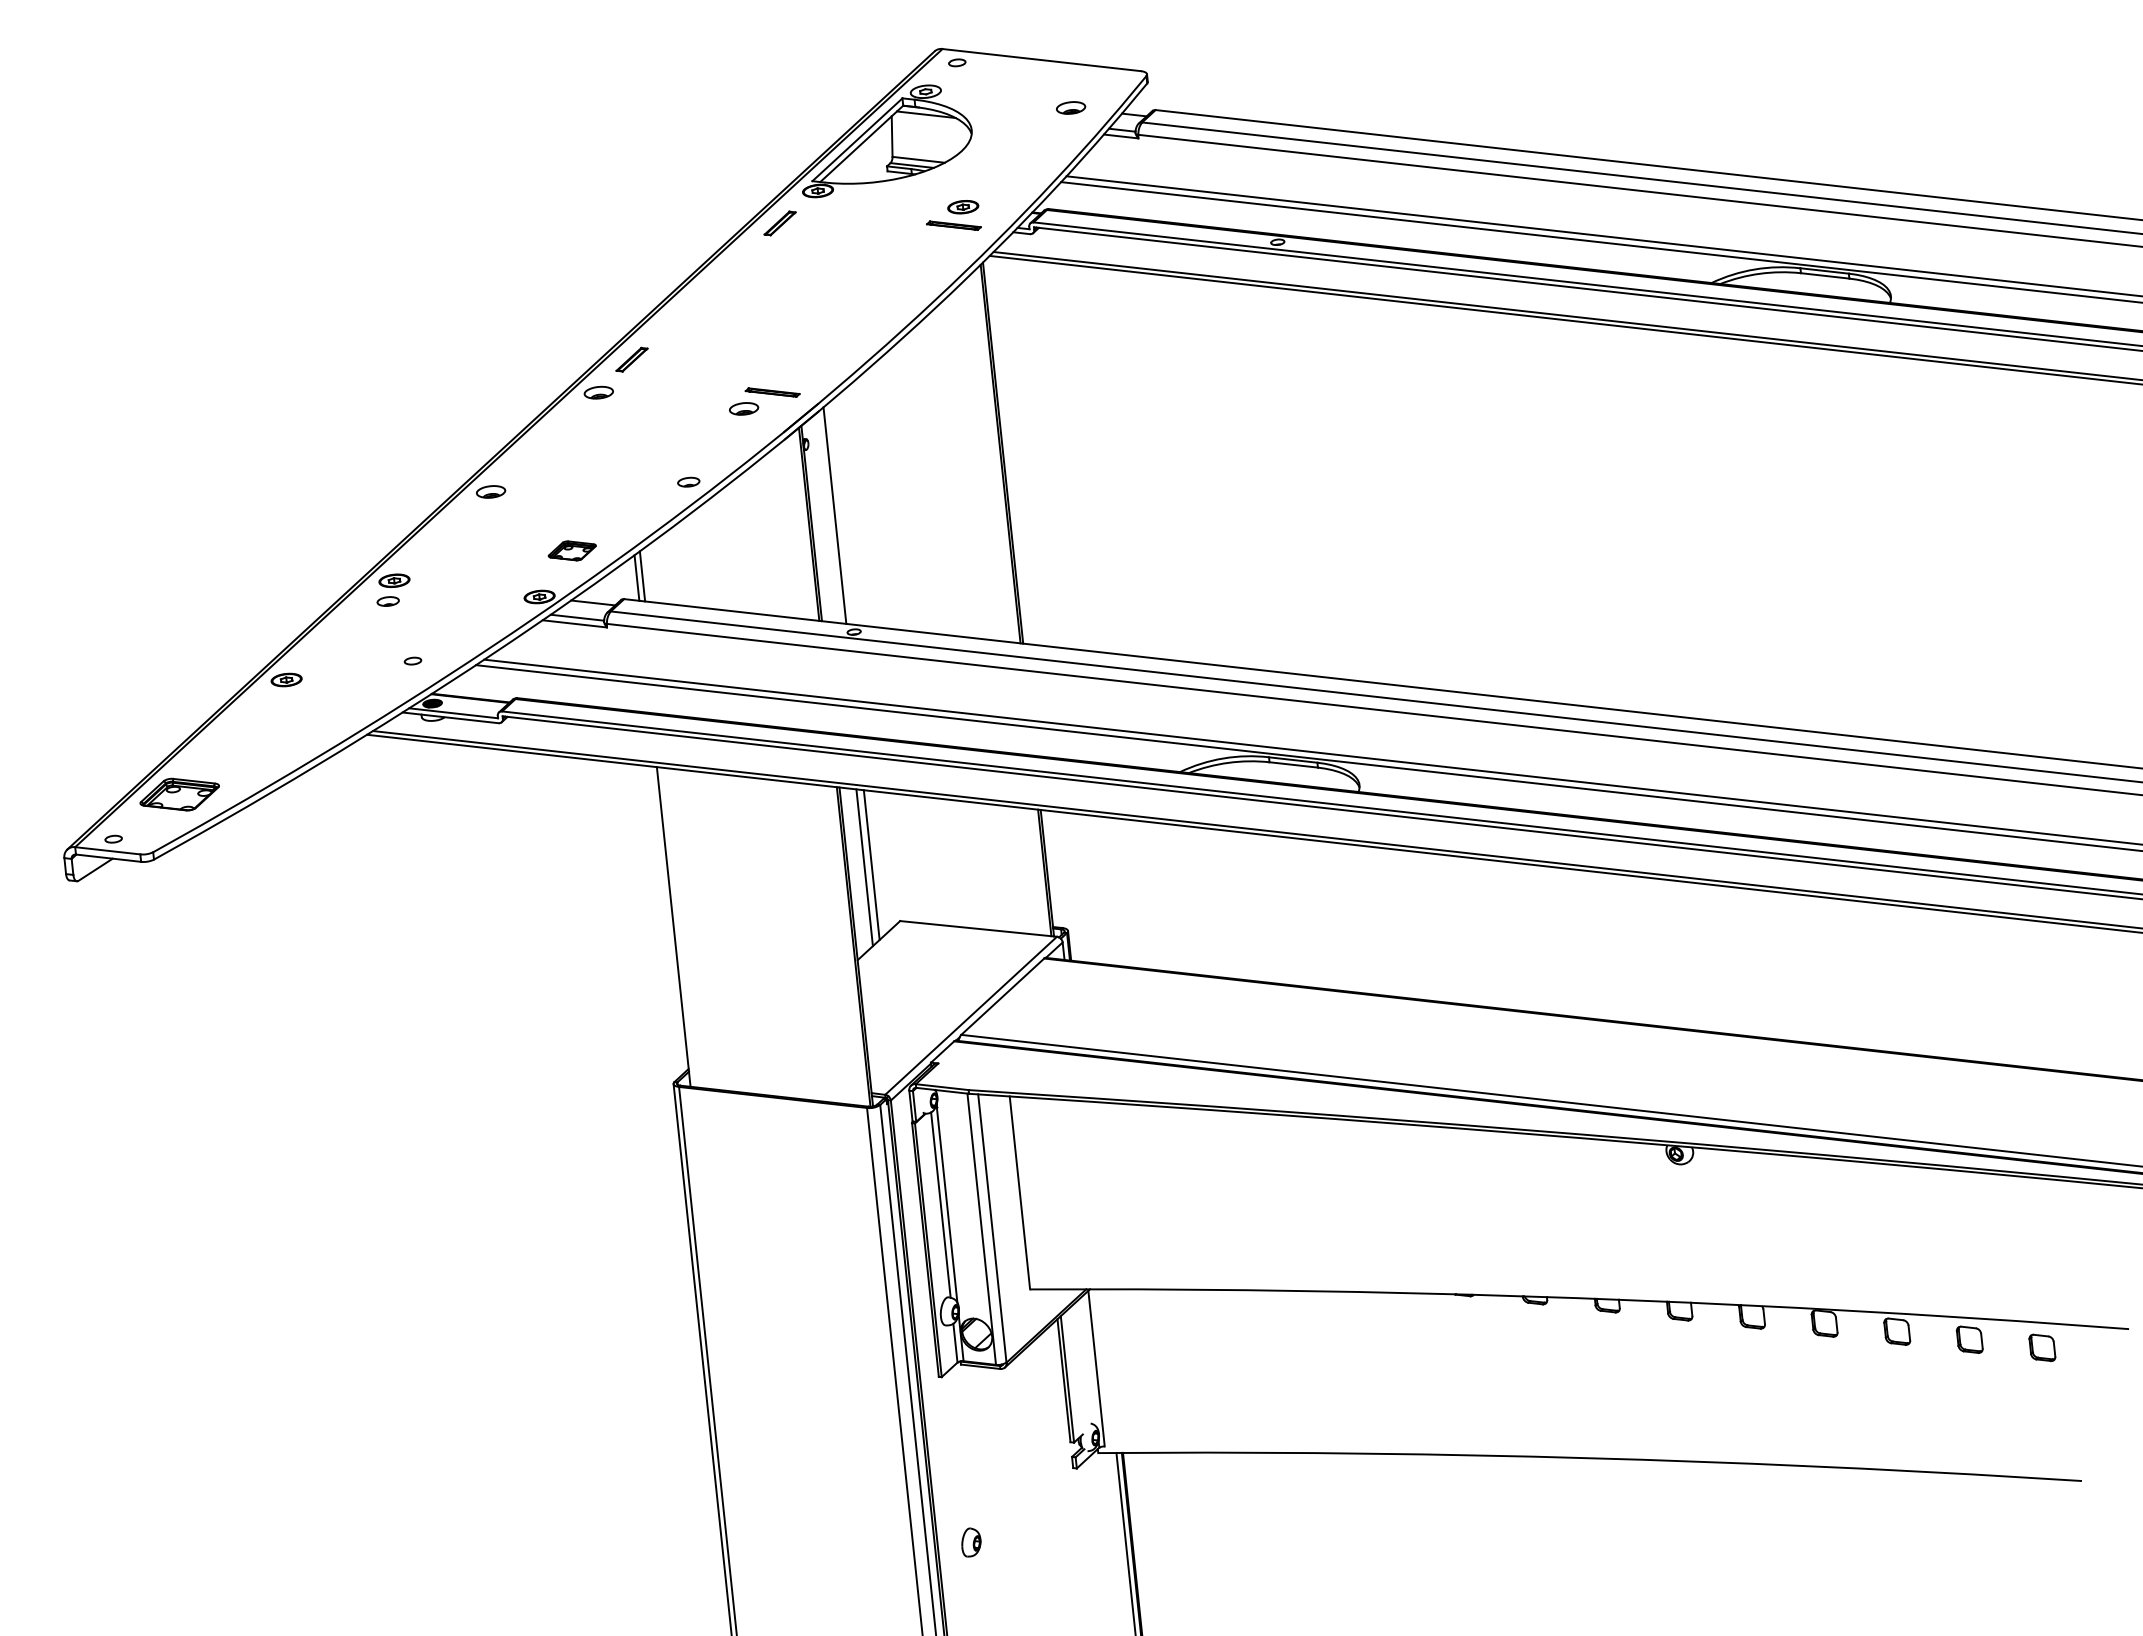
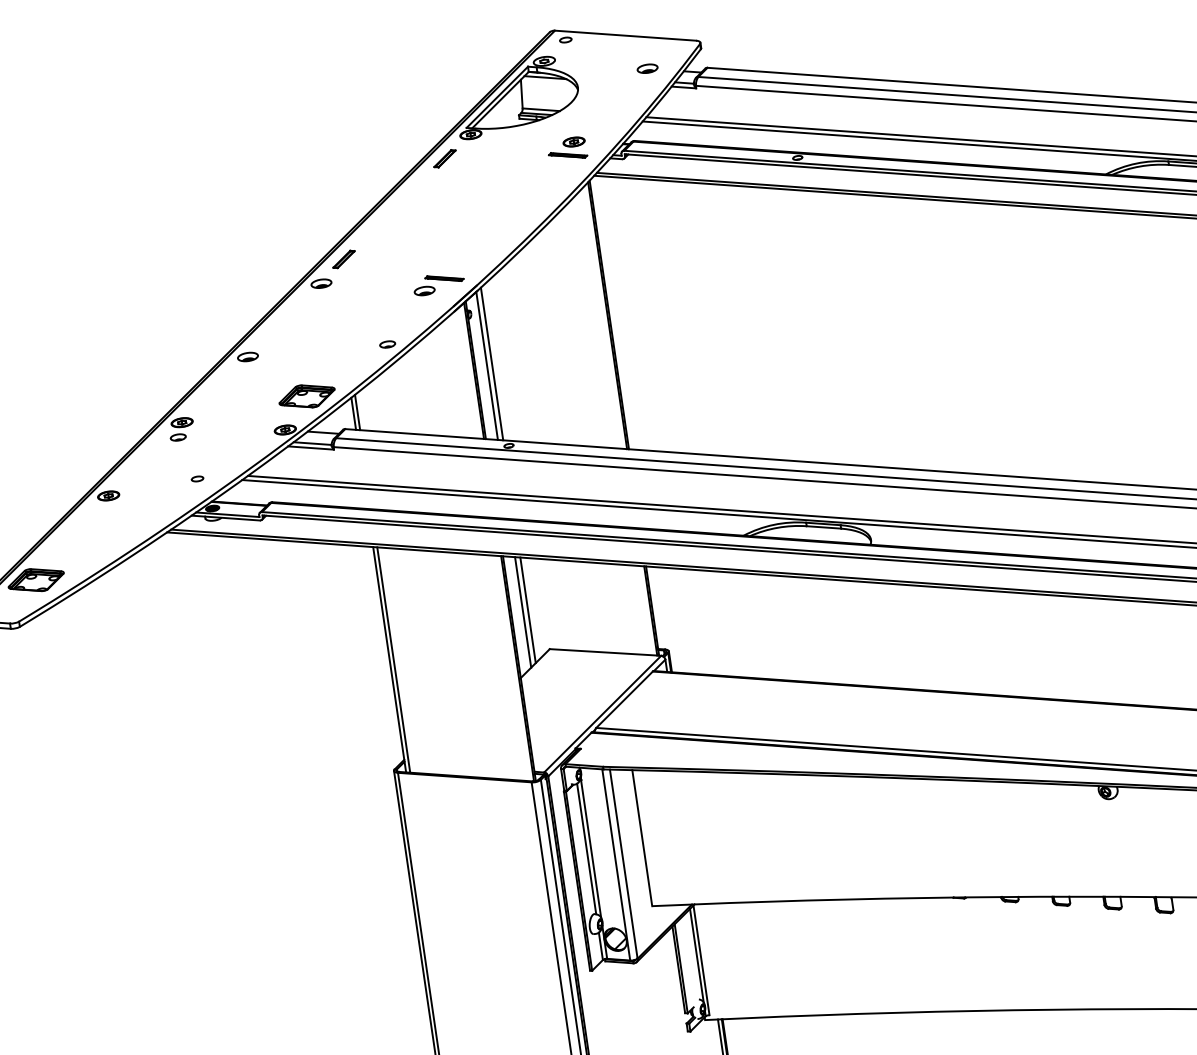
line: (827, 518) -> (486, 366), added
part: (572, 550) -> (307, 396), size x1.67
line: (679, 927) -> (393, 659), added
line: (1090, 1361) -> (697, 955), added

